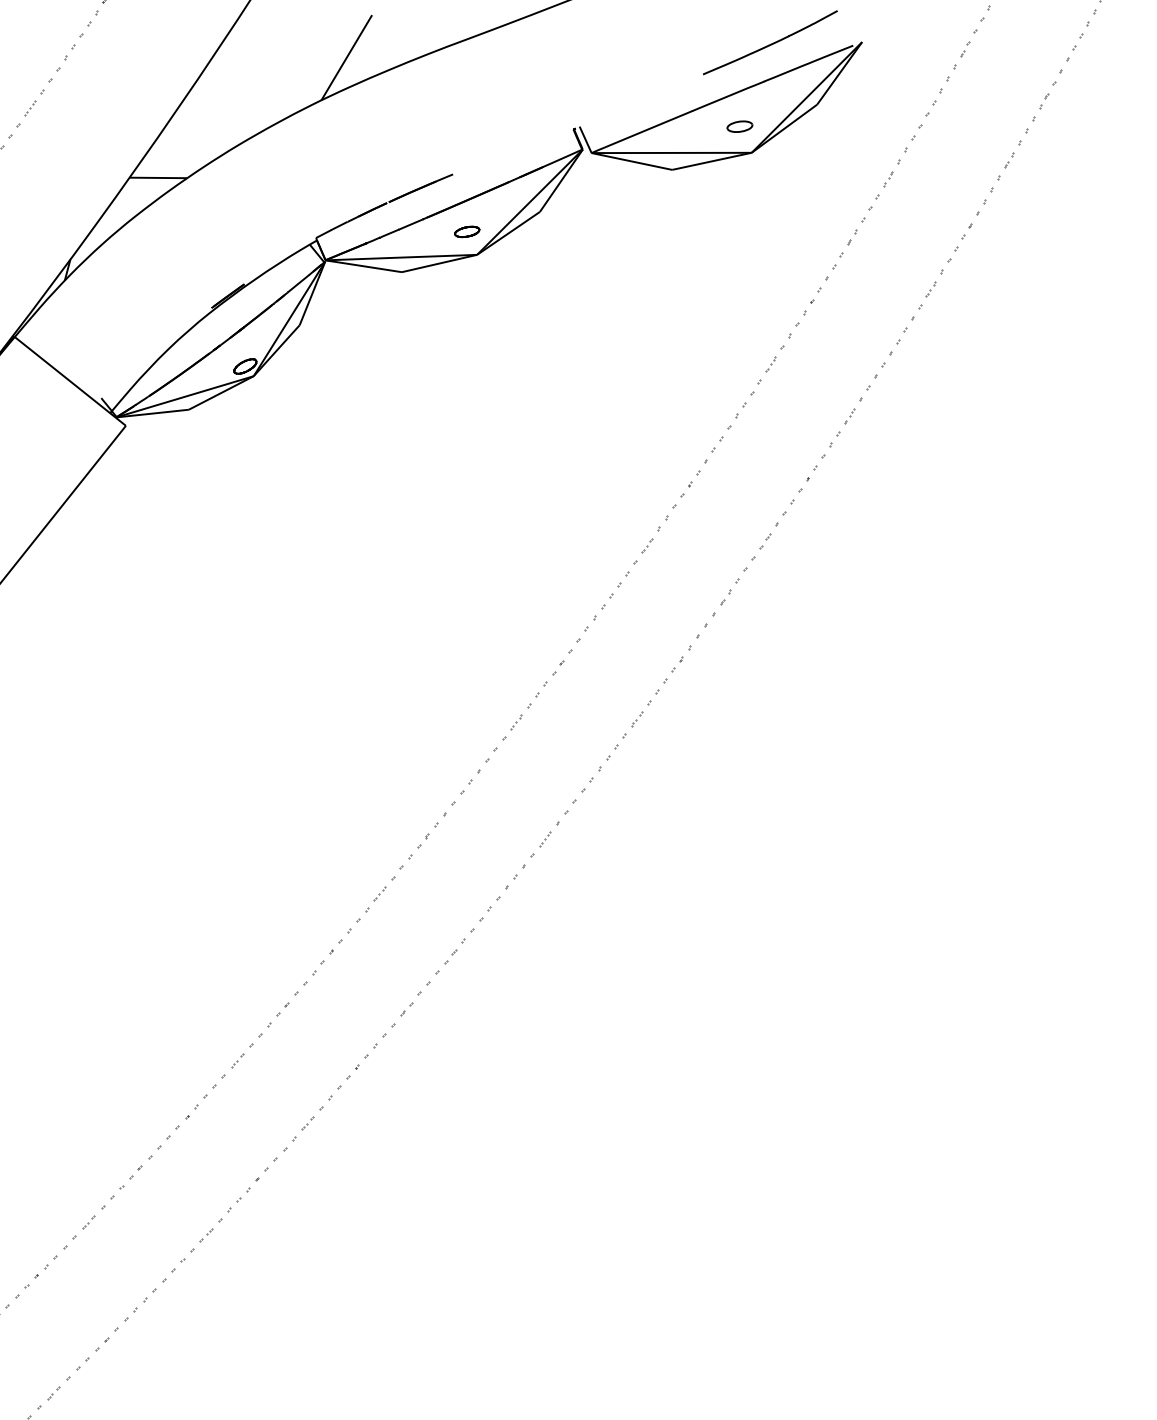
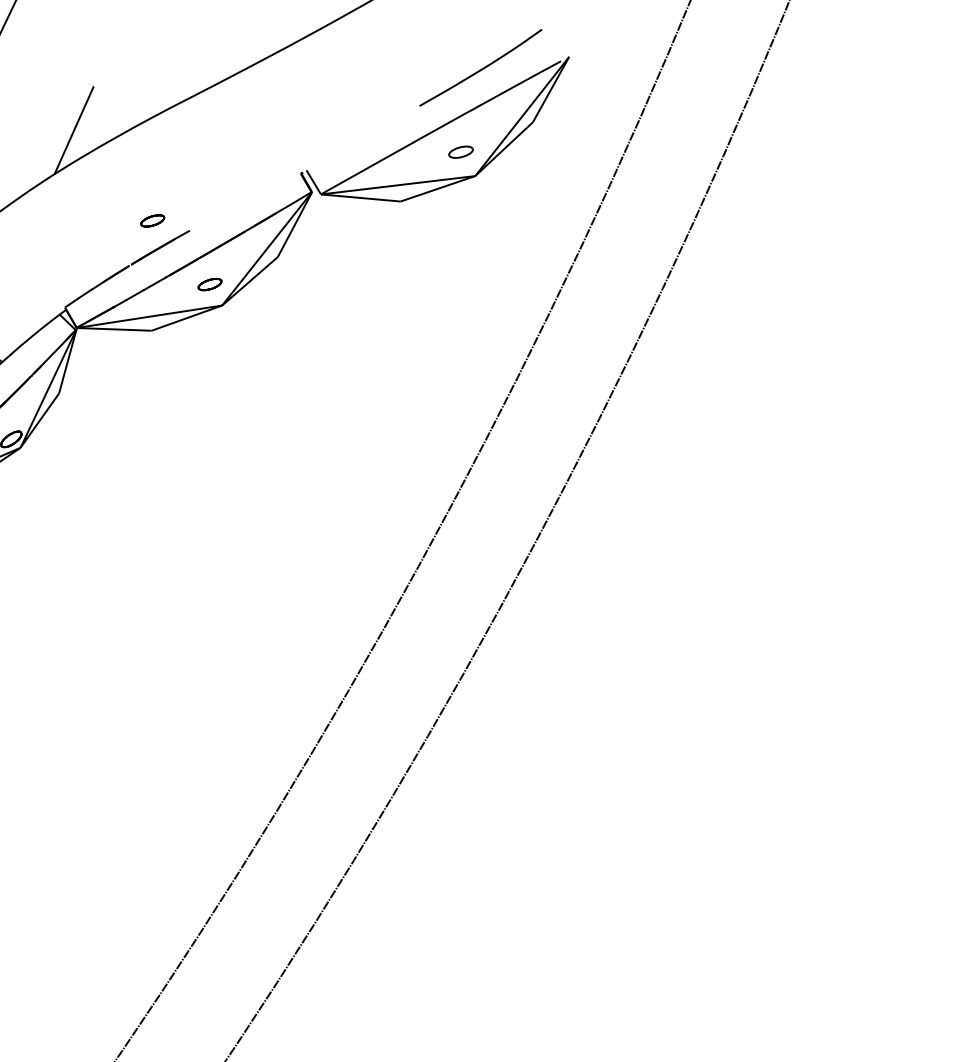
part: (416, 159) -> (152, 220), added

